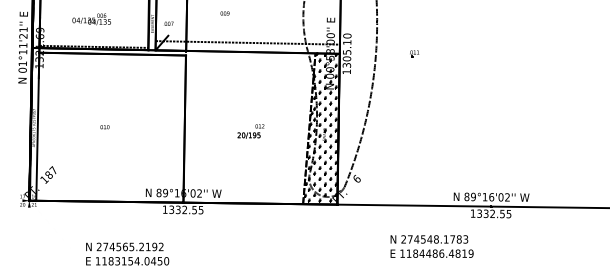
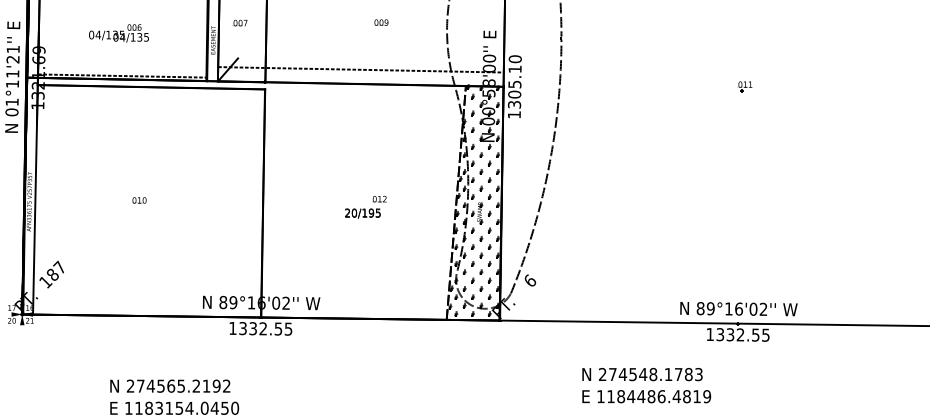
text: (224, 13) -> (380, 22), moved
text: (168, 23) -> (239, 22), moved
part: (414, 53) -> (744, 86), moved

